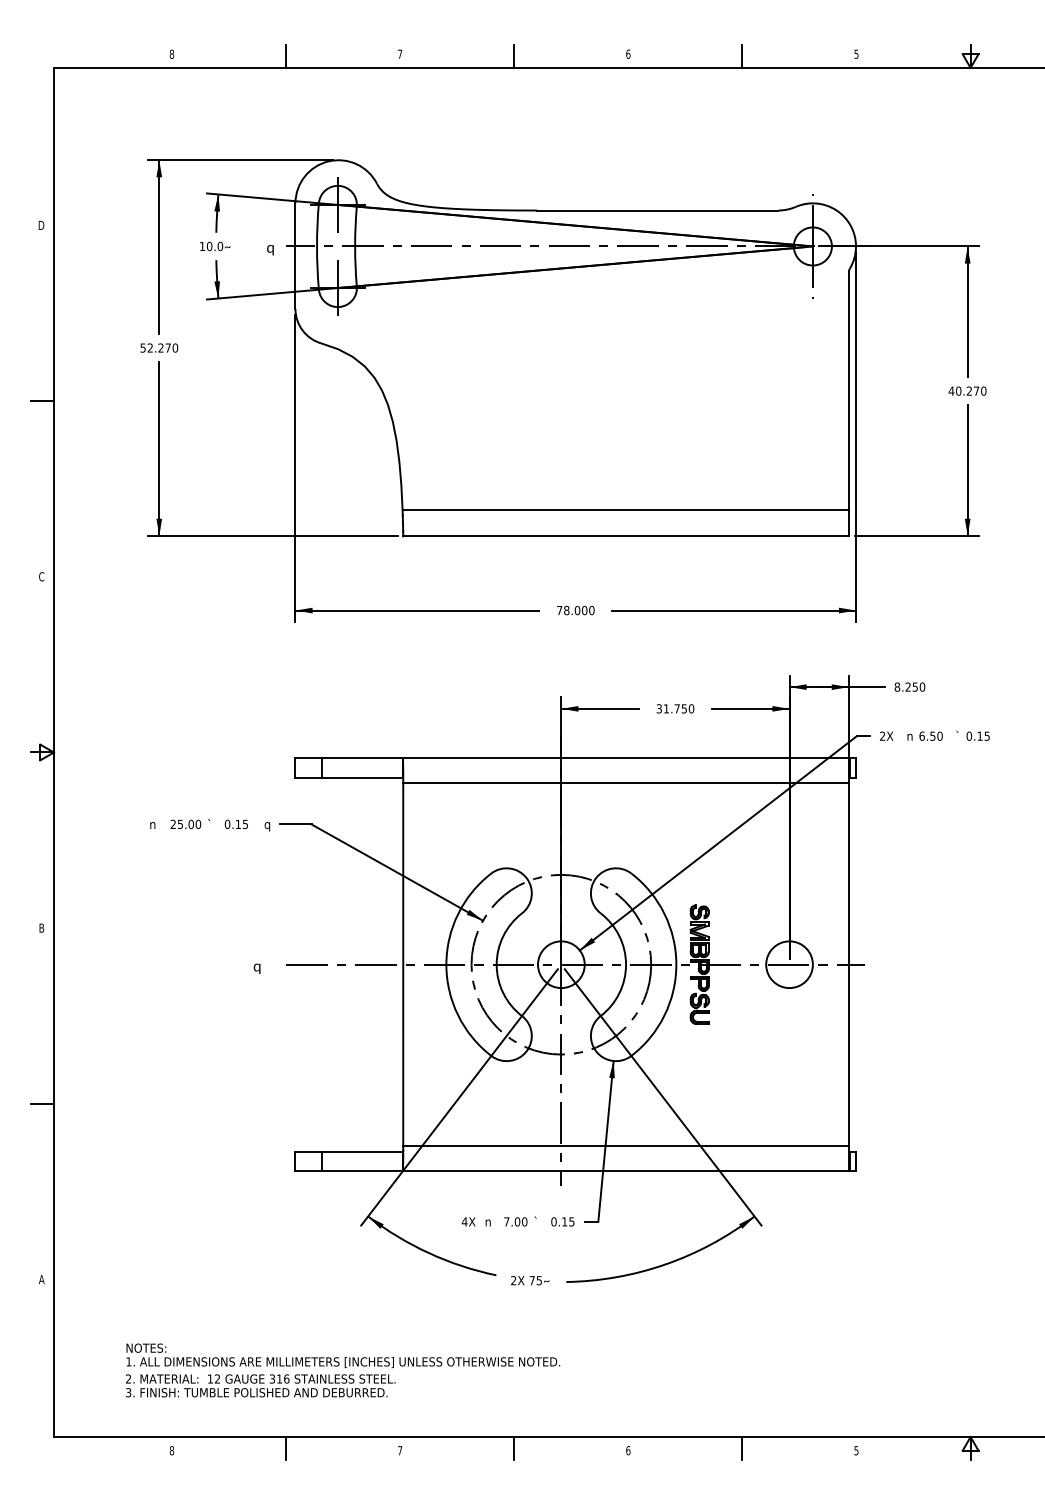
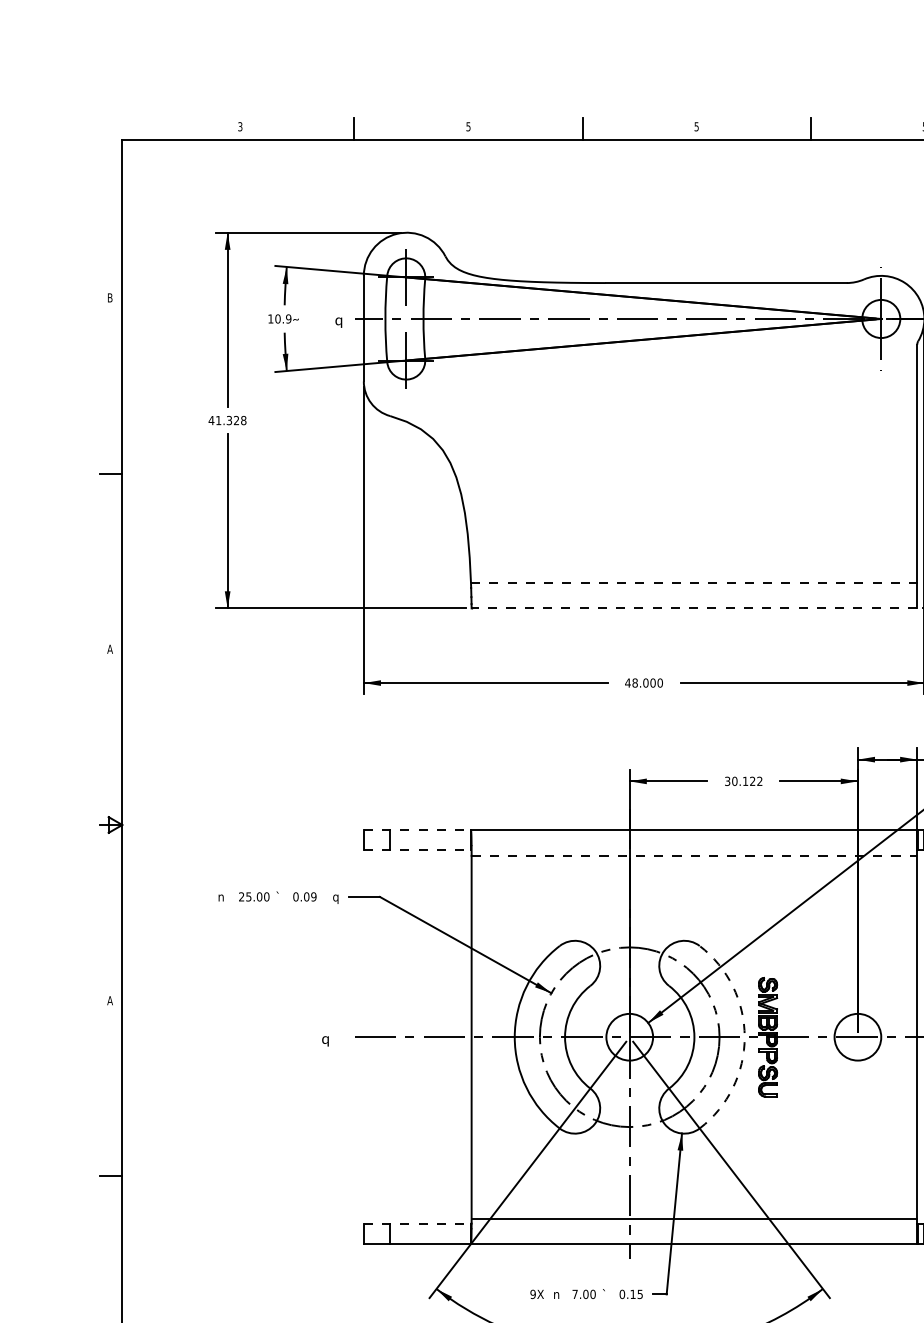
text: (171, 53) -> (239, 126), 8 -> 3
text: (628, 53) -> (696, 126), 6 -> 5
text: (400, 54) -> (468, 127), 7 -> 5
text: (41, 225) -> (109, 298), D -> B
text: (219, 246) -> (287, 319), 10.0 -> 10.9
text: (159, 347) -> (227, 420), 52.270 -> 41.328
line: (626, 510) -> (694, 583), solid -> dashed
line: (626, 535) -> (694, 608), solid -> dashed
text: (41, 576) -> (109, 649), C -> A
text: (559, 610) -> (627, 683), 78.000 -> 48.000
text: (678, 708) -> (746, 781), 31.750 -> 30.122
line: (349, 757) -> (417, 830), solid -> dashed
line: (349, 777) -> (417, 850), solid -> dashed
line: (626, 783) -> (694, 856), solid -> dashed
text: (241, 824) -> (309, 897), 0.15 -> 0.09
text: (41, 927) -> (109, 1000), B -> A
arc: (676, 964) -> (744, 1037), solid -> dashed
line: (349, 1151) -> (417, 1224), solid -> dashed
text: (464, 1221) -> (532, 1294), 4X -> 9X

